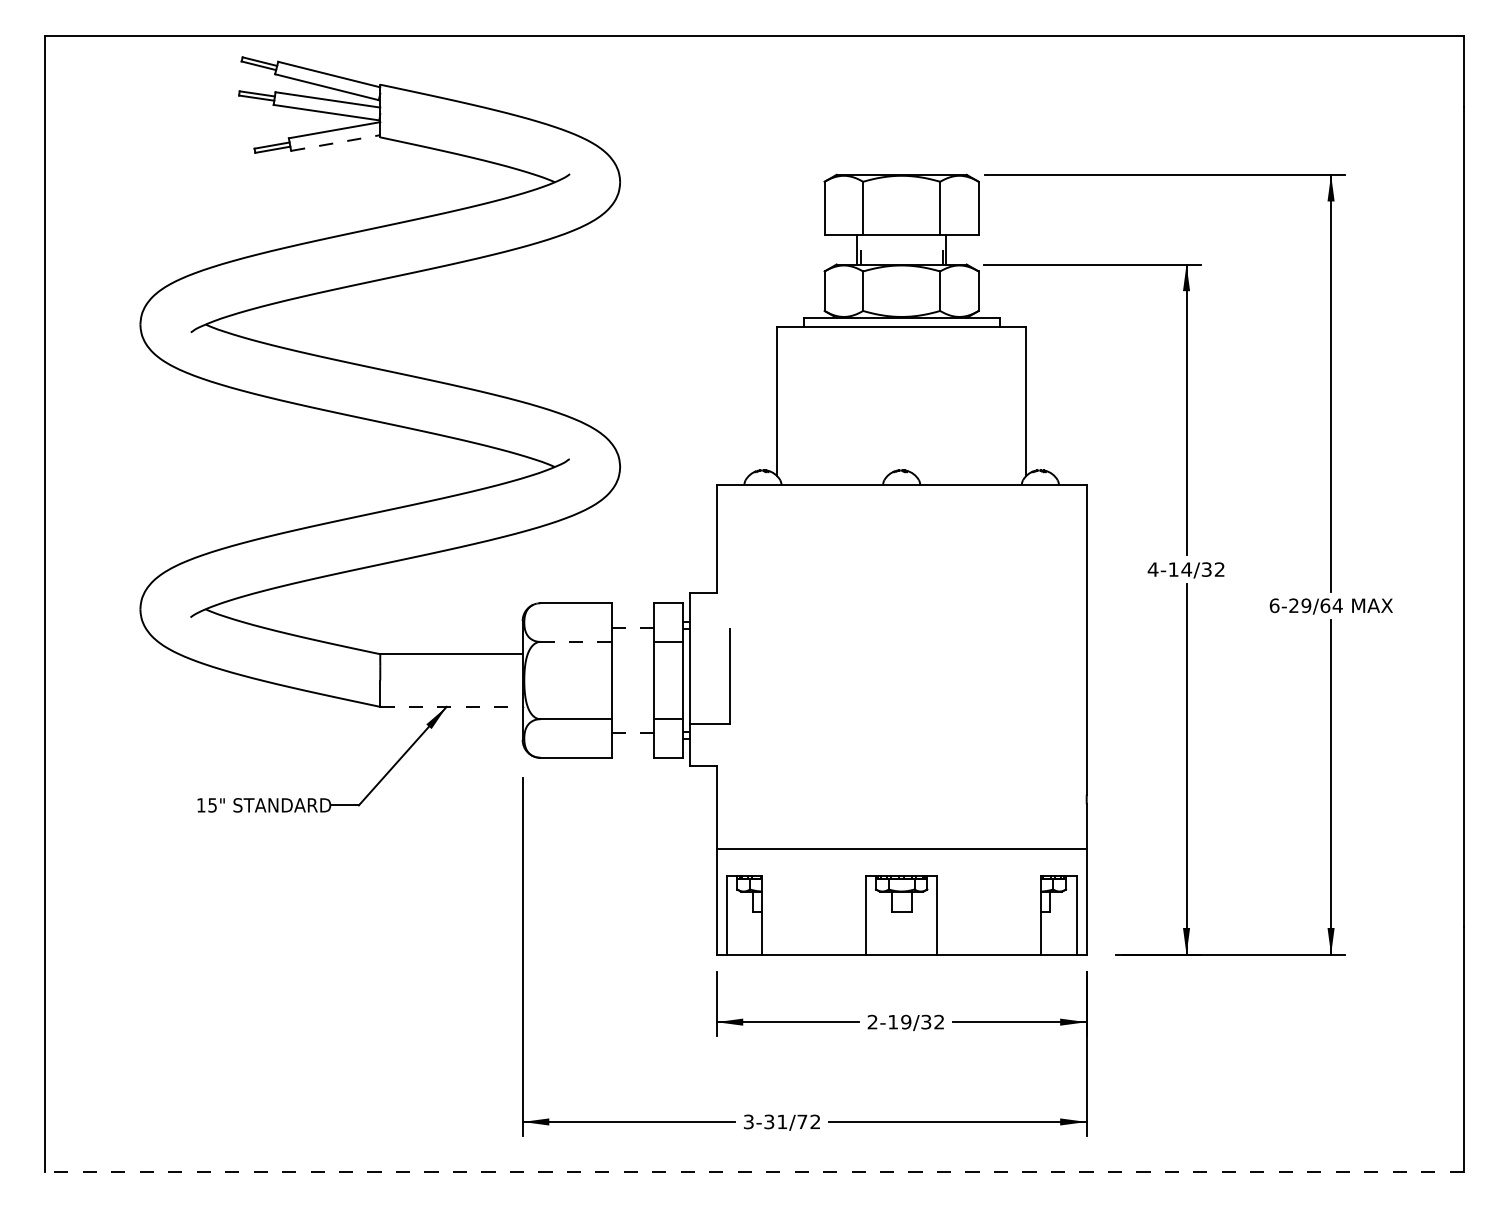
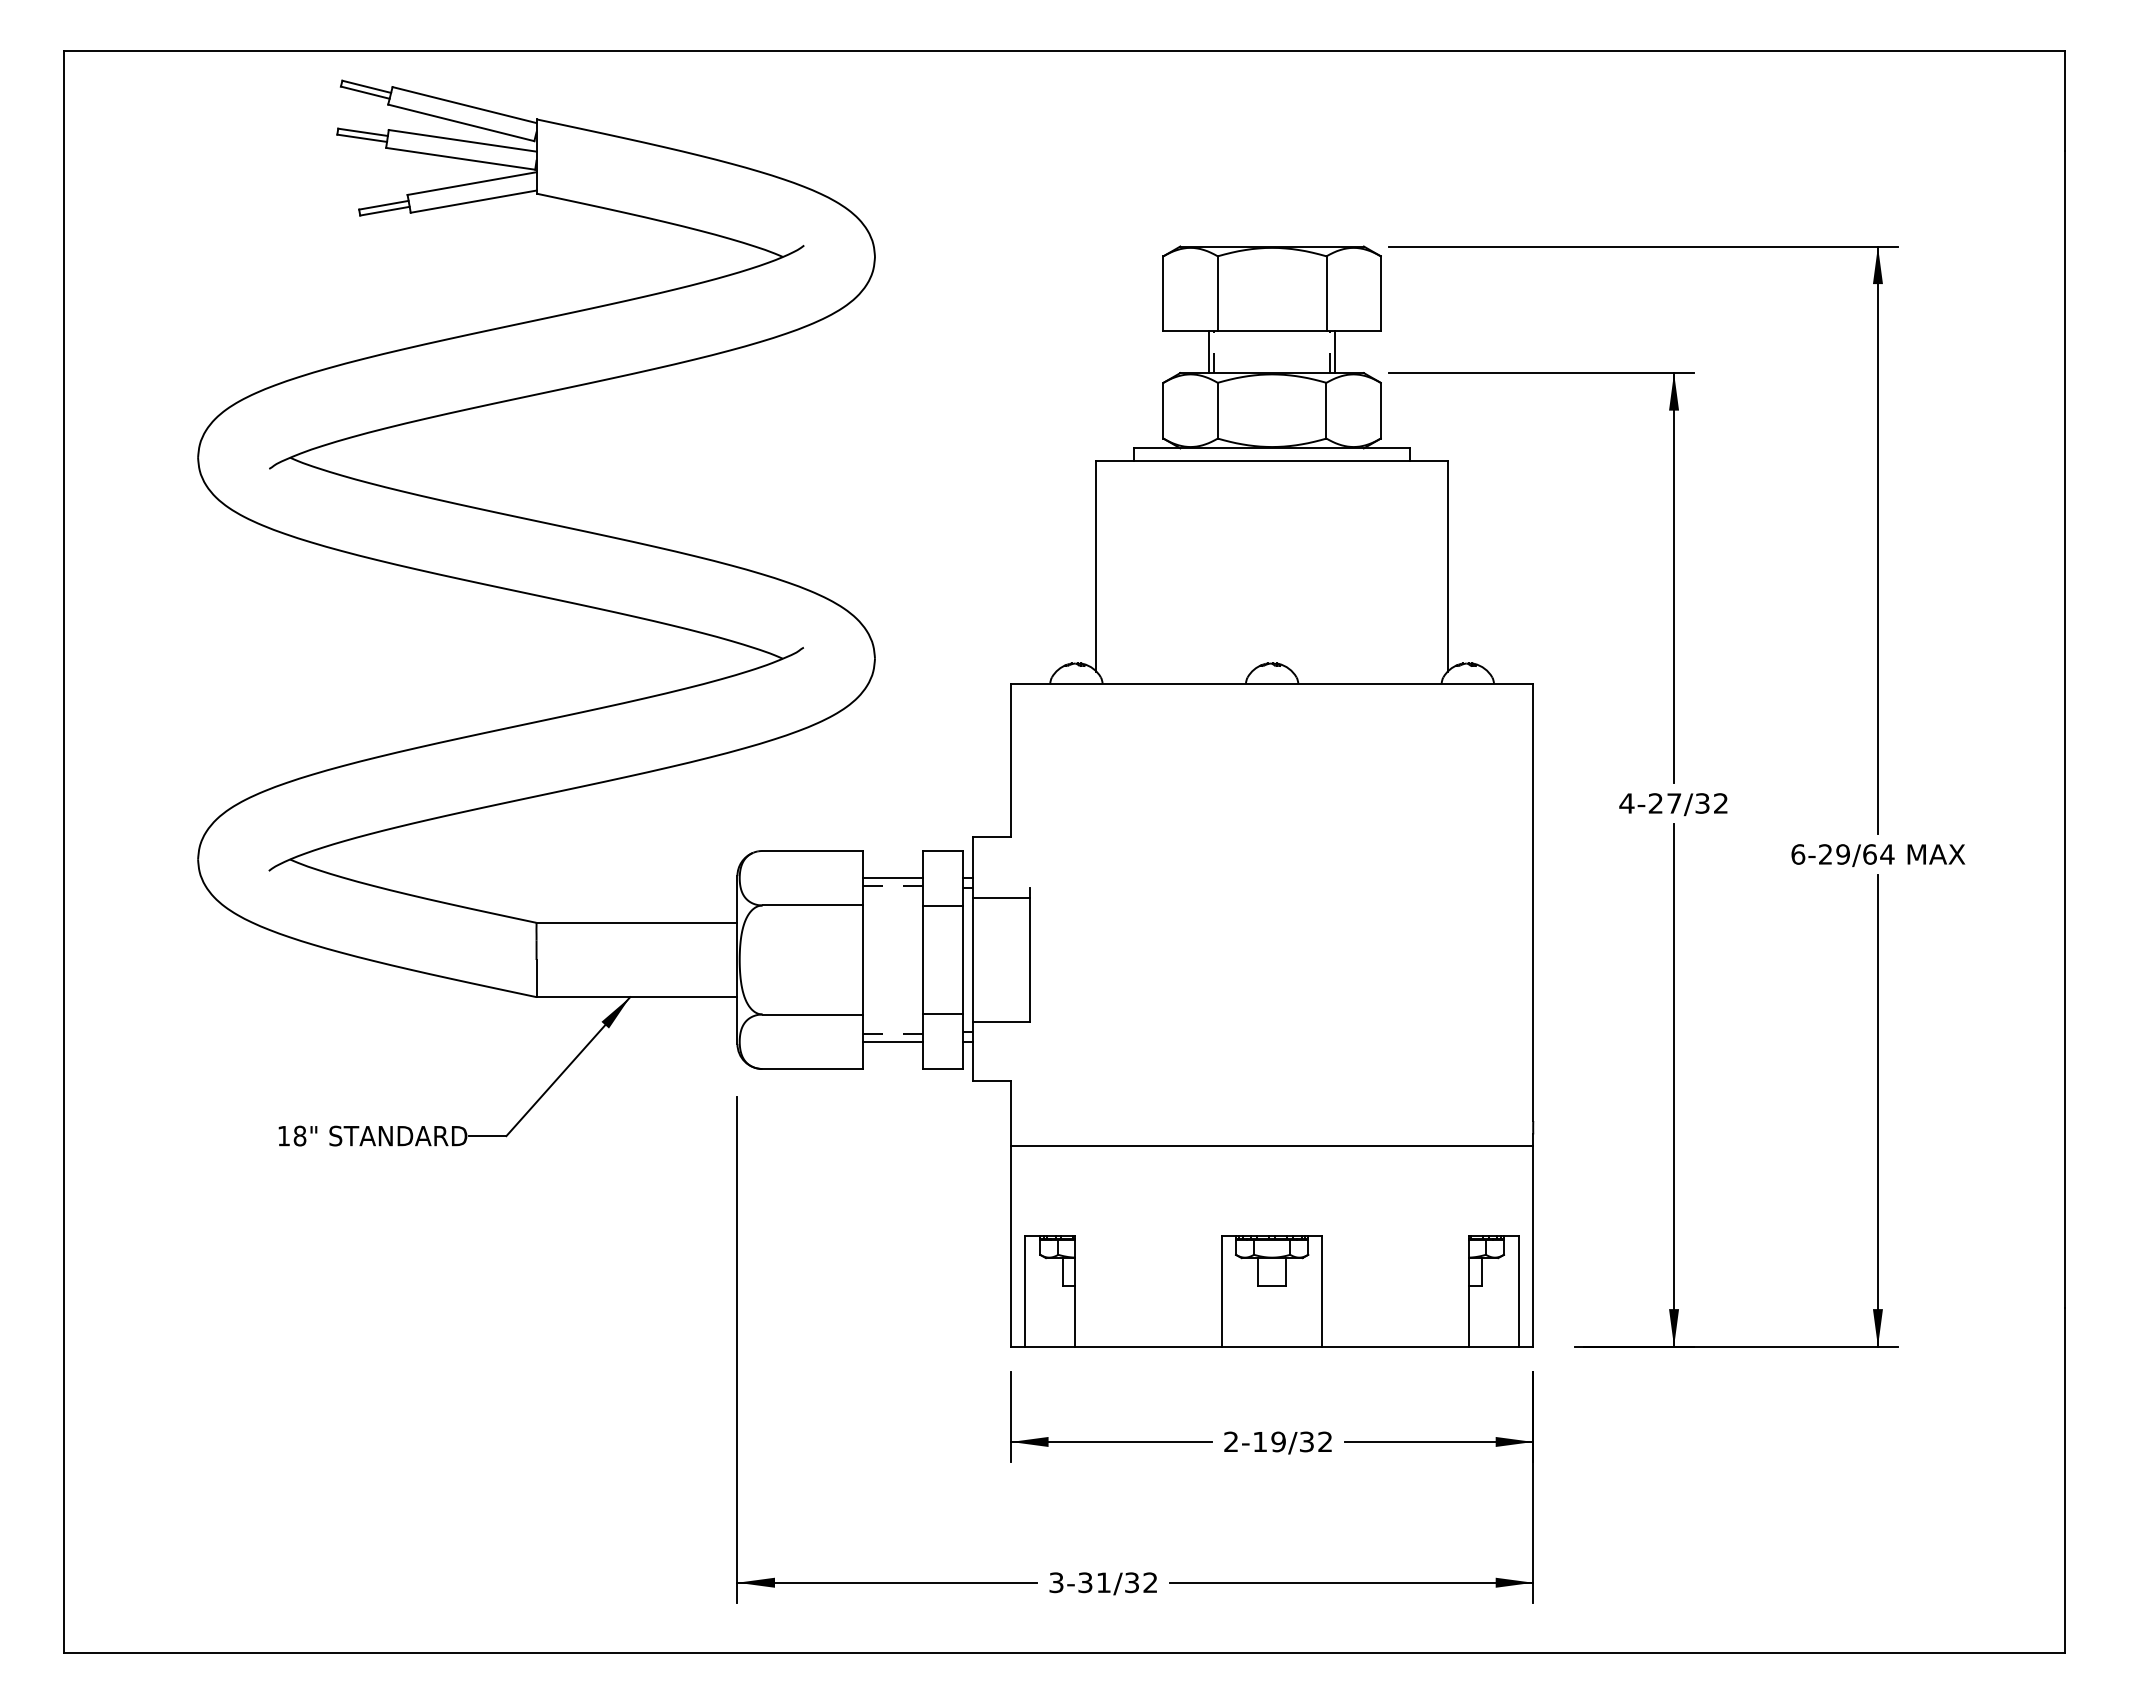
line: (335, 142) -> (473, 201), dashed -> solid
text: (1179, 569) -> (1664, 803), 4-14/32 -> 4-27/32
line: (632, 622) -> (892, 877), added
line: (709, 636) -> (1001, 898), added
line: (575, 641) -> (812, 905), dashed -> solid
line: (451, 707) -> (637, 997), dashed -> solid
line: (632, 739) -> (892, 1042), added
text: (212, 804) -> (299, 1135), 15" -> 18"
line: (901, 848) -> (1272, 1145), moved
text: (801, 1121) -> (1131, 1582), 3-31/72 -> 3-31/32
line: (754, 1171) -> (1064, 1652), dashed -> solid

